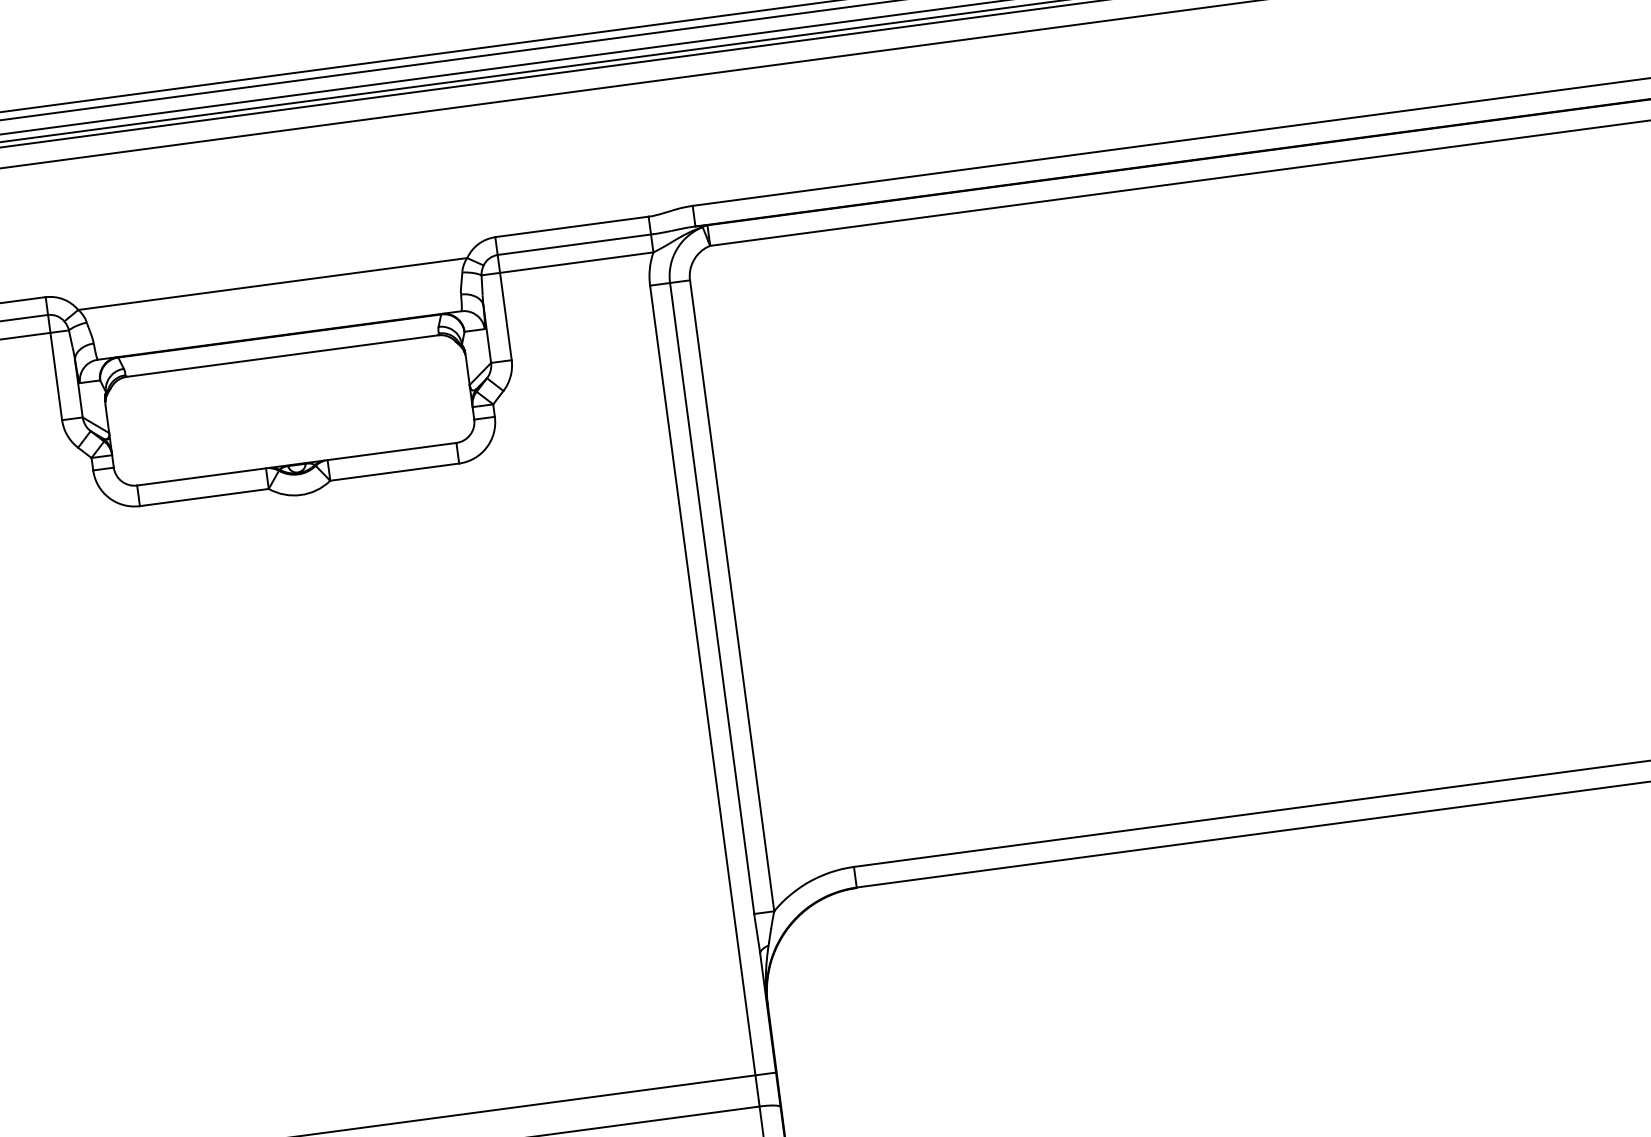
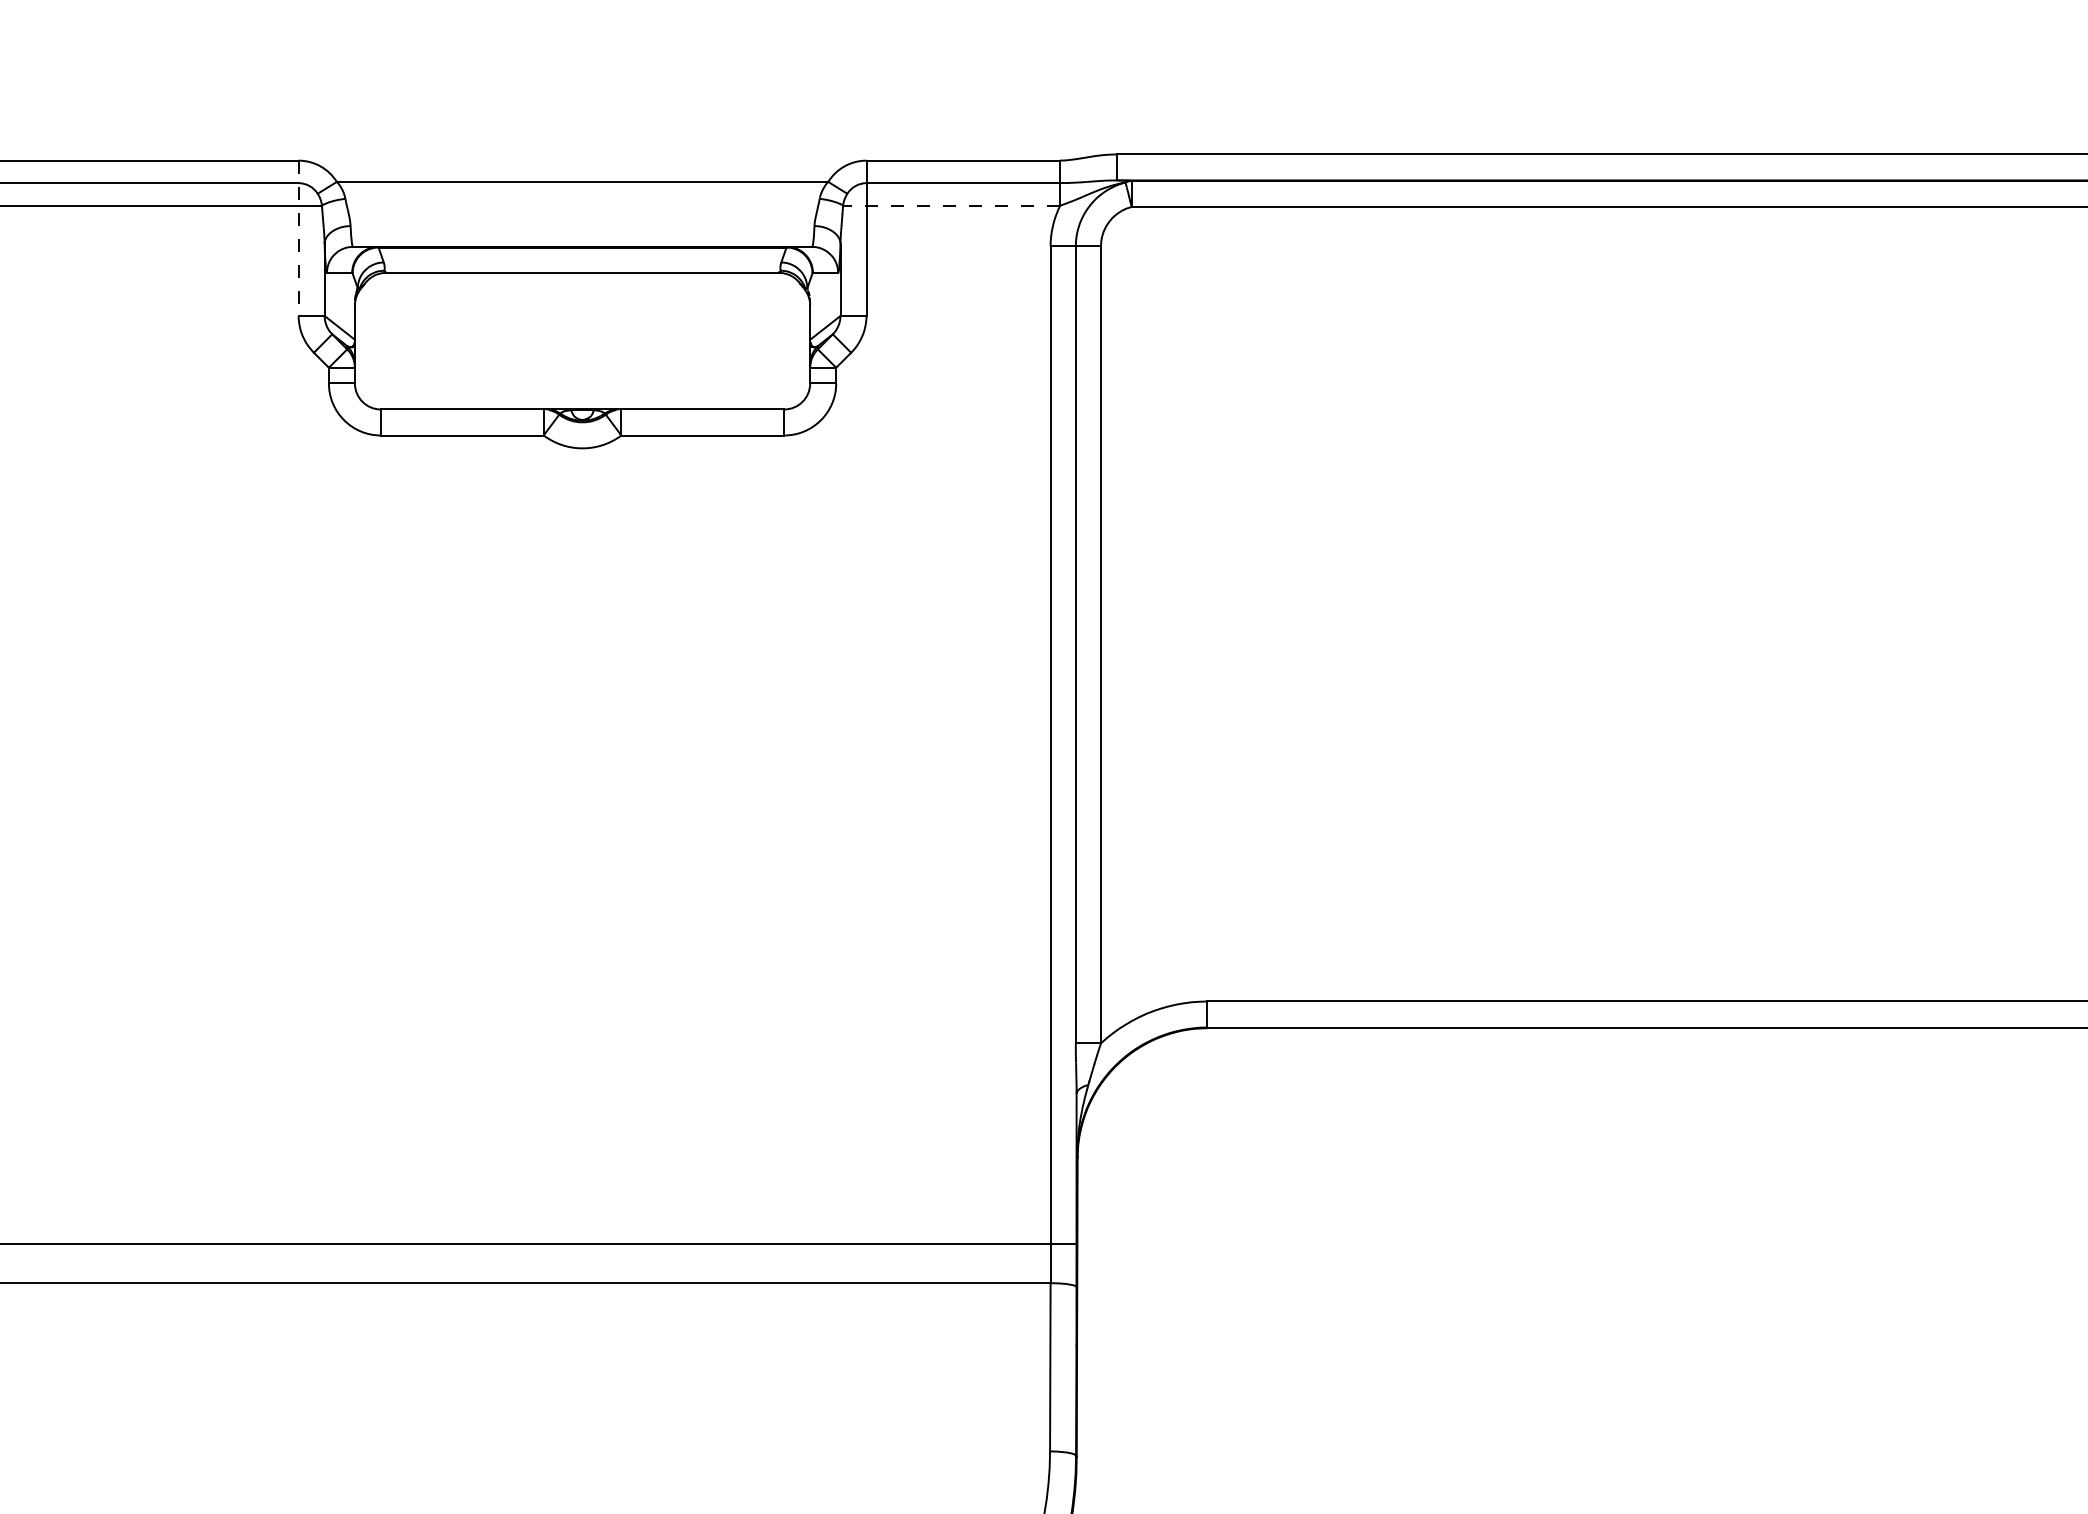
line: (567, 263) -> (951, 205), solid -> dashed
line: (53, 358) -> (298, 238), solid -> dashed

